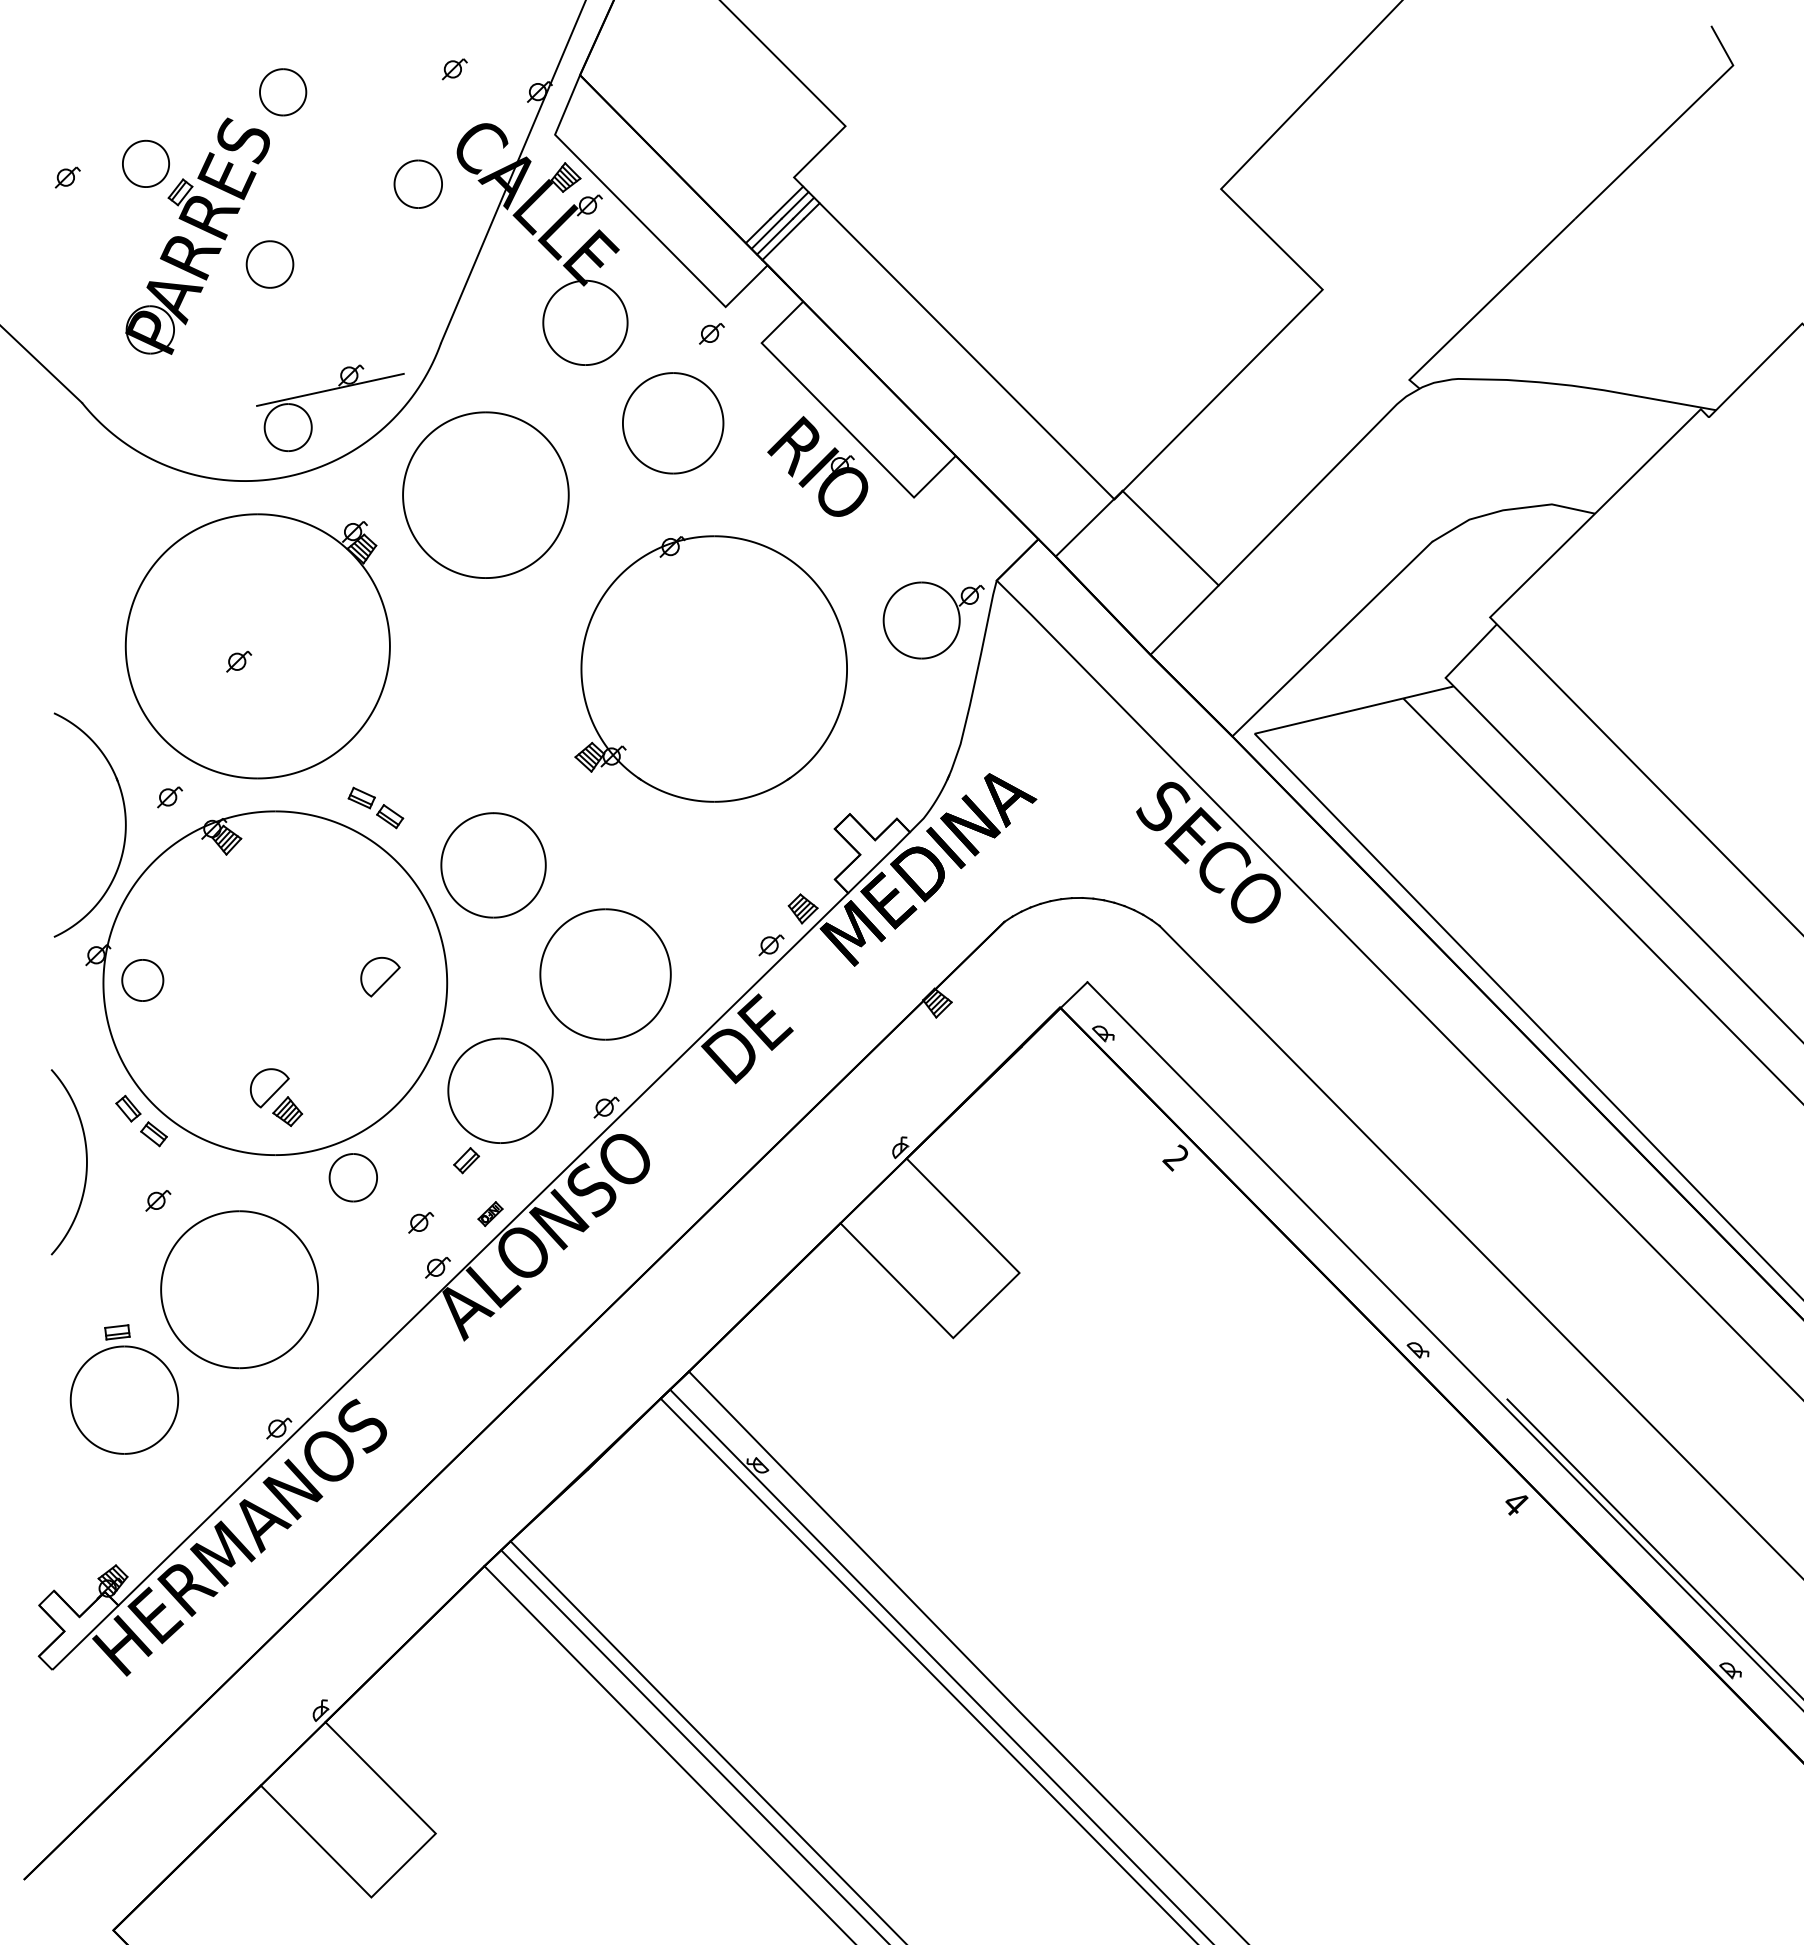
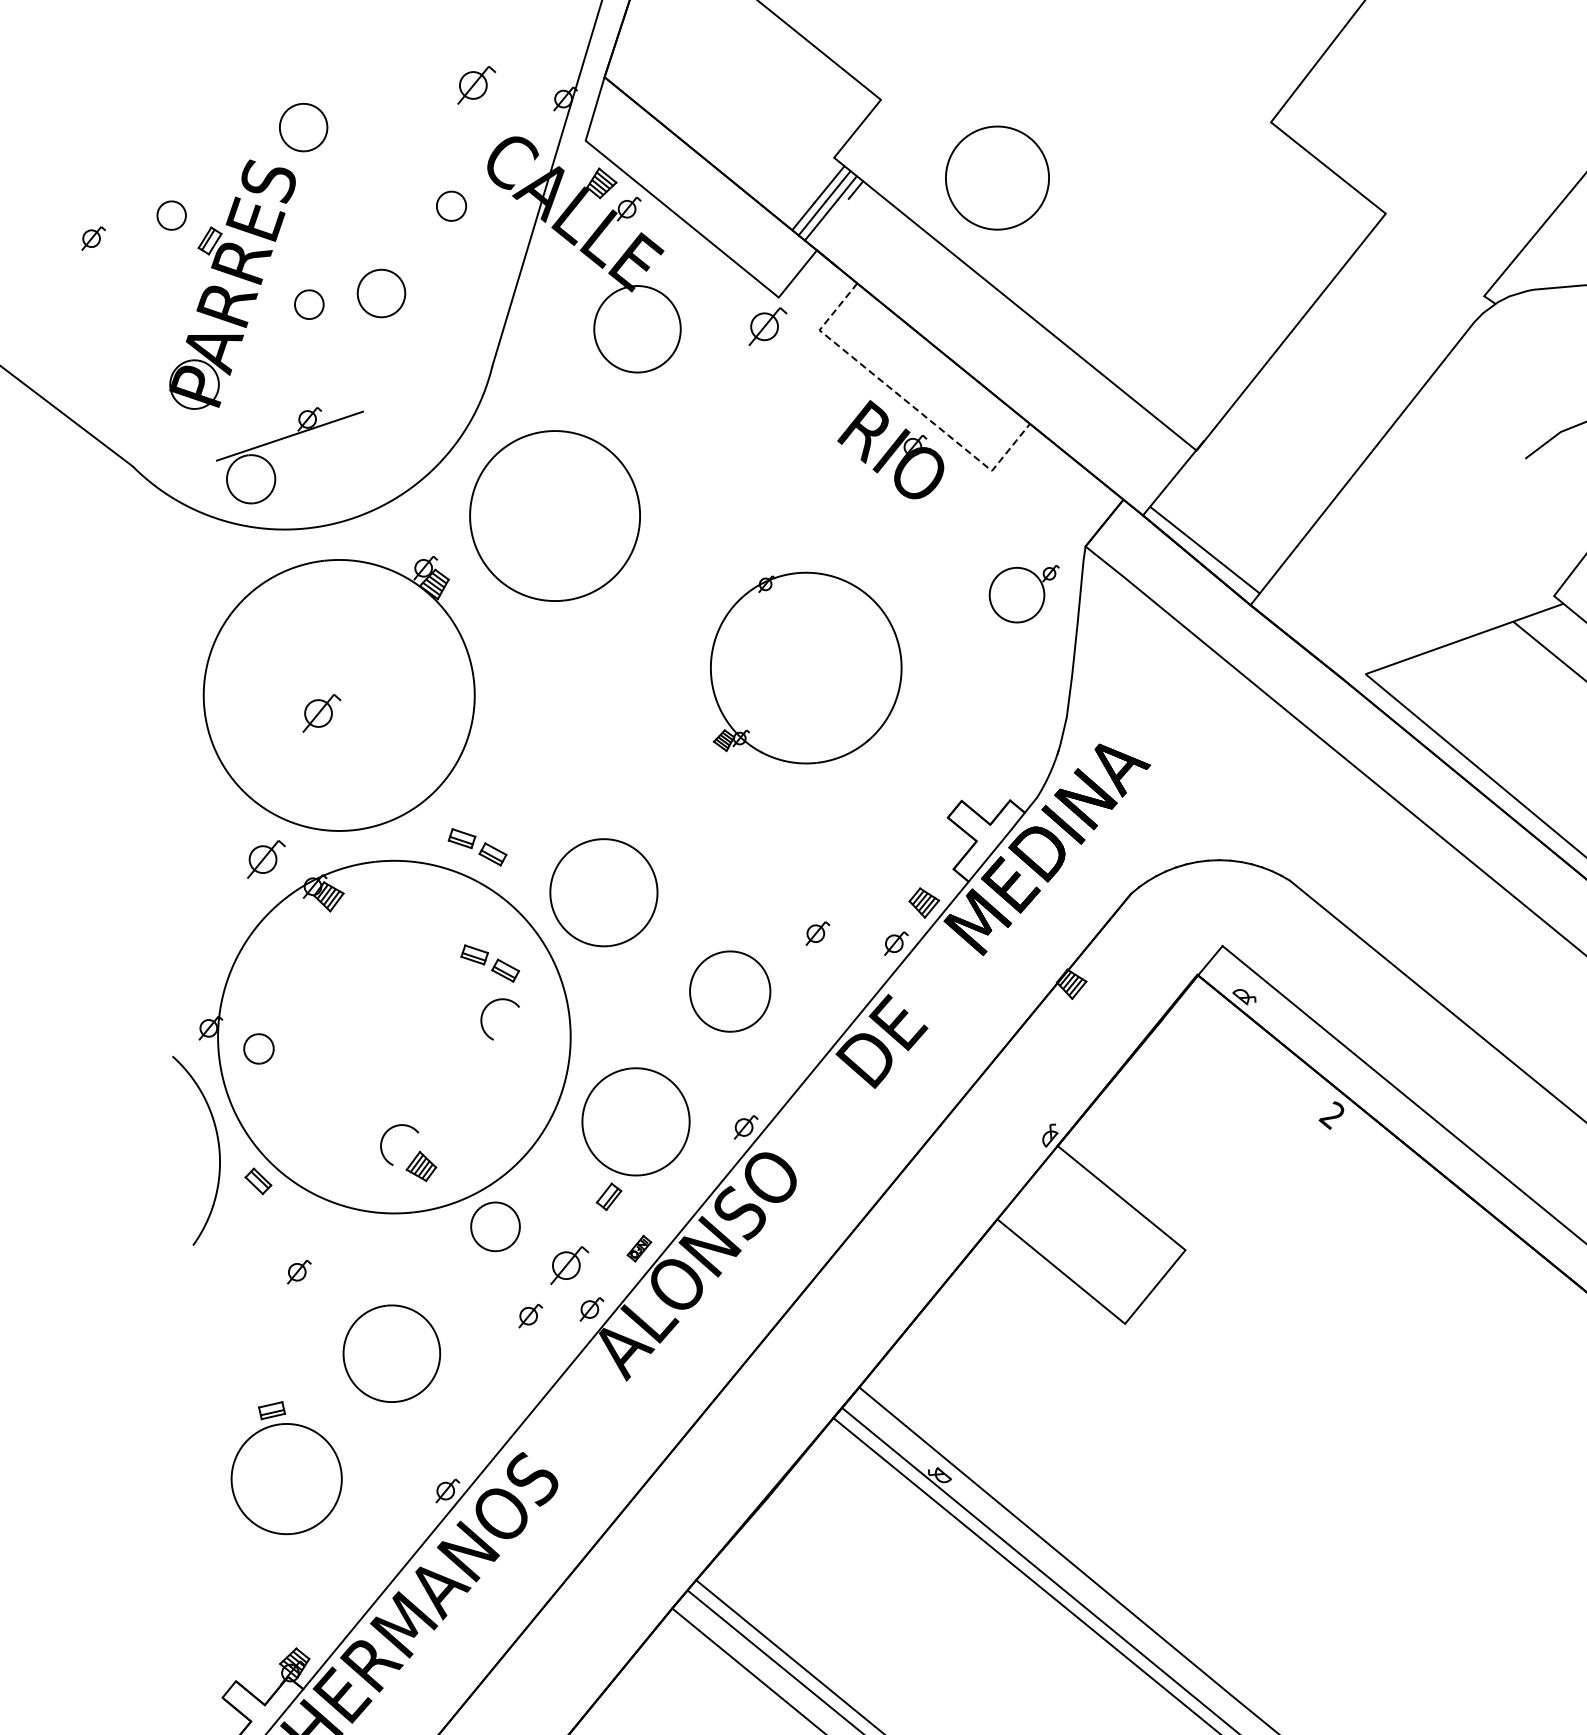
part: (454, 69) -> (475, 85), size x1.6
part: (145, 163) -> (171, 215), size x0.6
part: (417, 183) -> (450, 205), size x0.6
line: (782, 239) -> (829, 222), removed
part: (341, 261) -> (381, 293), added
part: (269, 264) -> (308, 304), size x0.6
part: (711, 333) -> (767, 326), size x1.6
part: (328, 391) -> (288, 438), moved
line: (838, 420) -> (906, 400), solid -> dashed
part: (673, 423) -> (997, 178), moved
line: (1170, 537) -> (1205, 549), moved
part: (933, 620) -> (1025, 594), size x0.7
line: (1332, 638) -> (1434, 568), removed
part: (239, 661) -> (322, 712), size x1.6
part: (710, 668) -> (803, 667), size x0.7
part: (170, 797) -> (266, 859), size x1.6
part: (124, 821) -> (222, 888), removed
part: (1208, 852) -> (1331, 800), removed
part: (375, 921) -> (489, 963), added
part: (696, 927) -> (817, 933), added
part: (605, 974) -> (730, 991), size x0.6
part: (142, 980) -> (258, 1049), size x0.7
line: (385, 981) -> (506, 1023), removed
line: (274, 1092) -> (405, 1148), removed
part: (153, 1134) -> (286, 1204), removed
curve: (86, 1162) -> (218, 1147), moved
part: (421, 1222) -> (569, 1264), size x1.6
part: (377, 1267) -> (530, 1315), added
part: (239, 1289) -> (391, 1353), size x0.6

